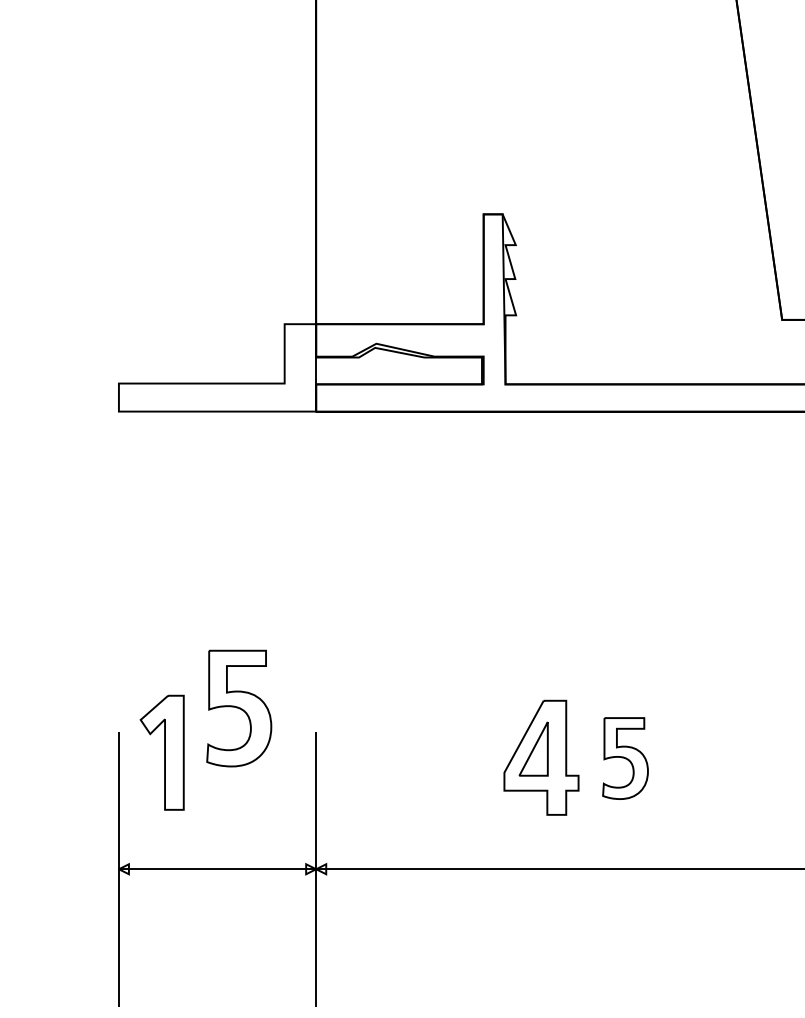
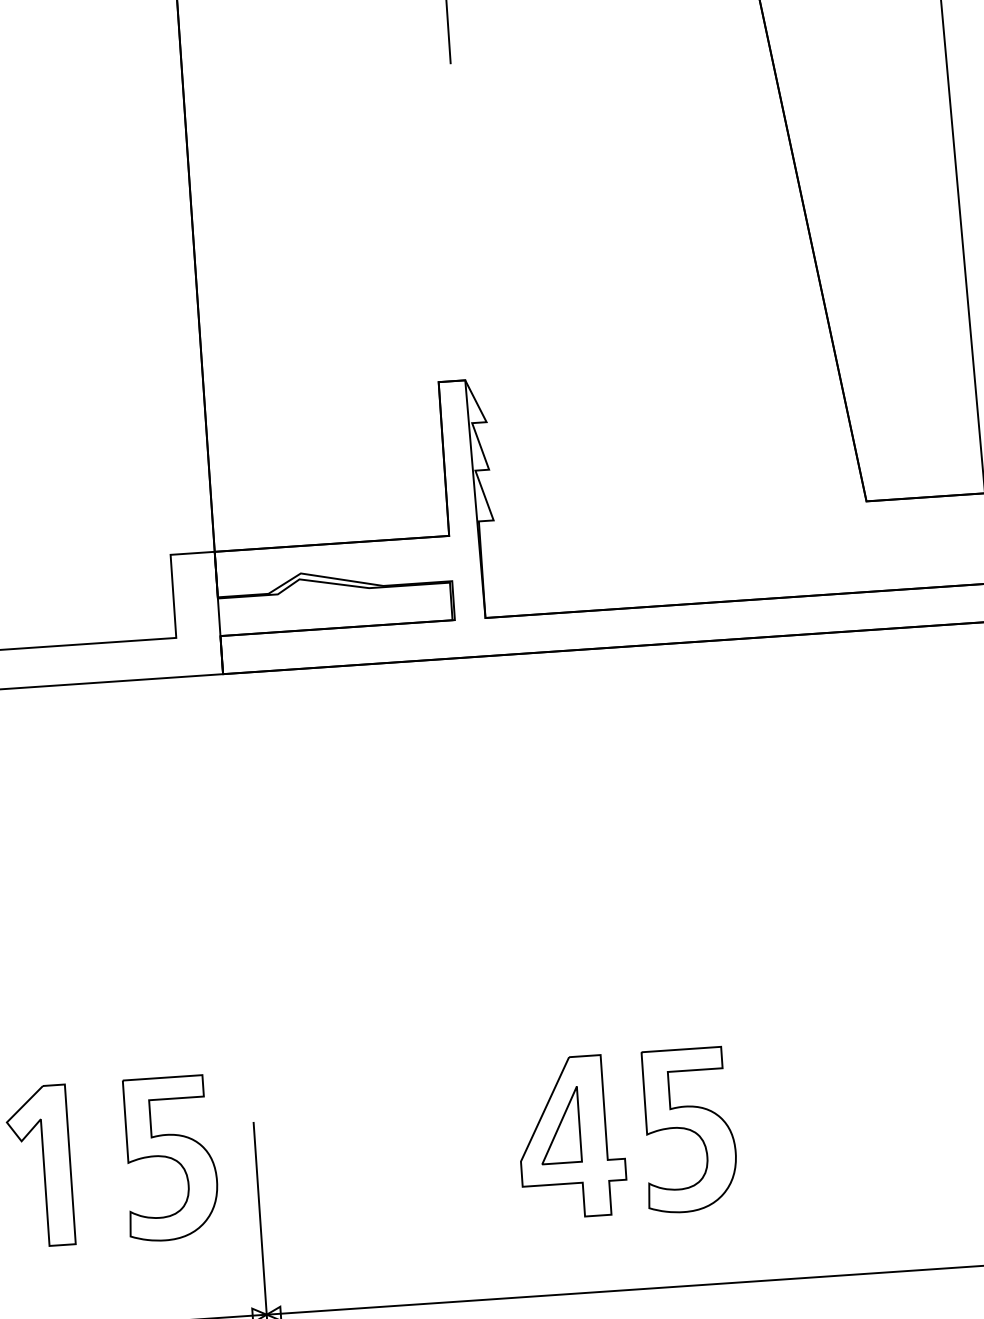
part: (239, 708) -> (170, 1158), moved
part: (625, 758) -> (689, 1130), size x1.43

